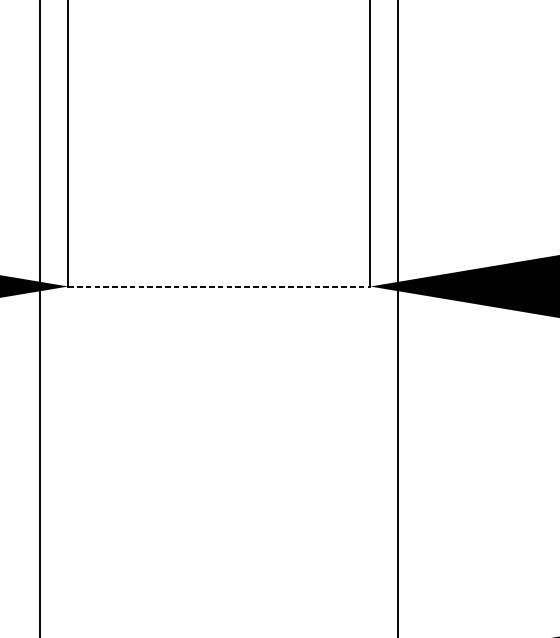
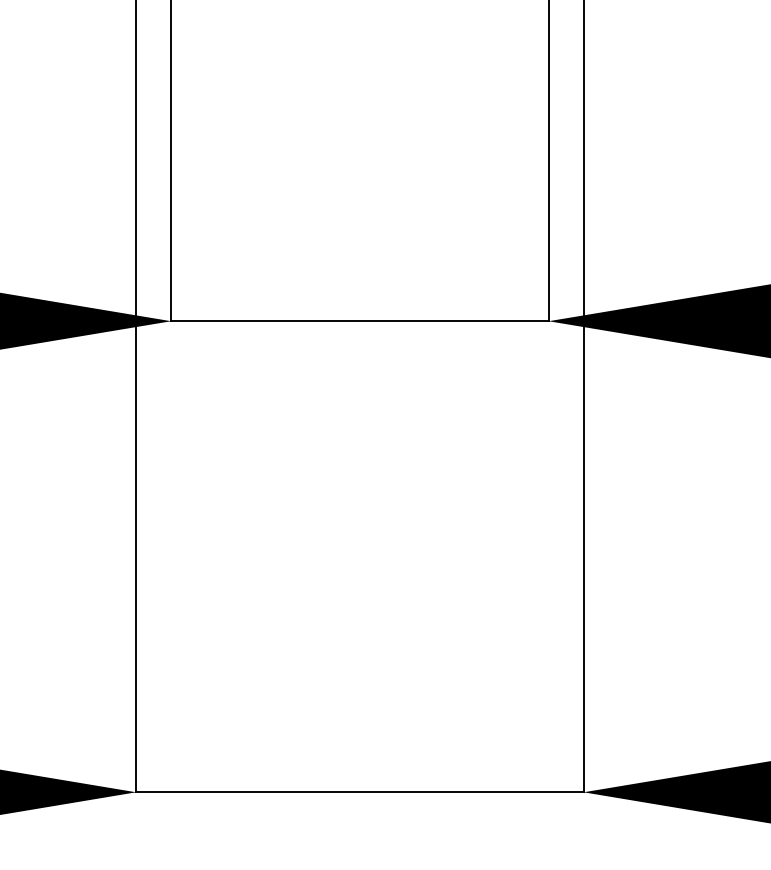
line: (218, 286) -> (359, 321), dashed -> solid

